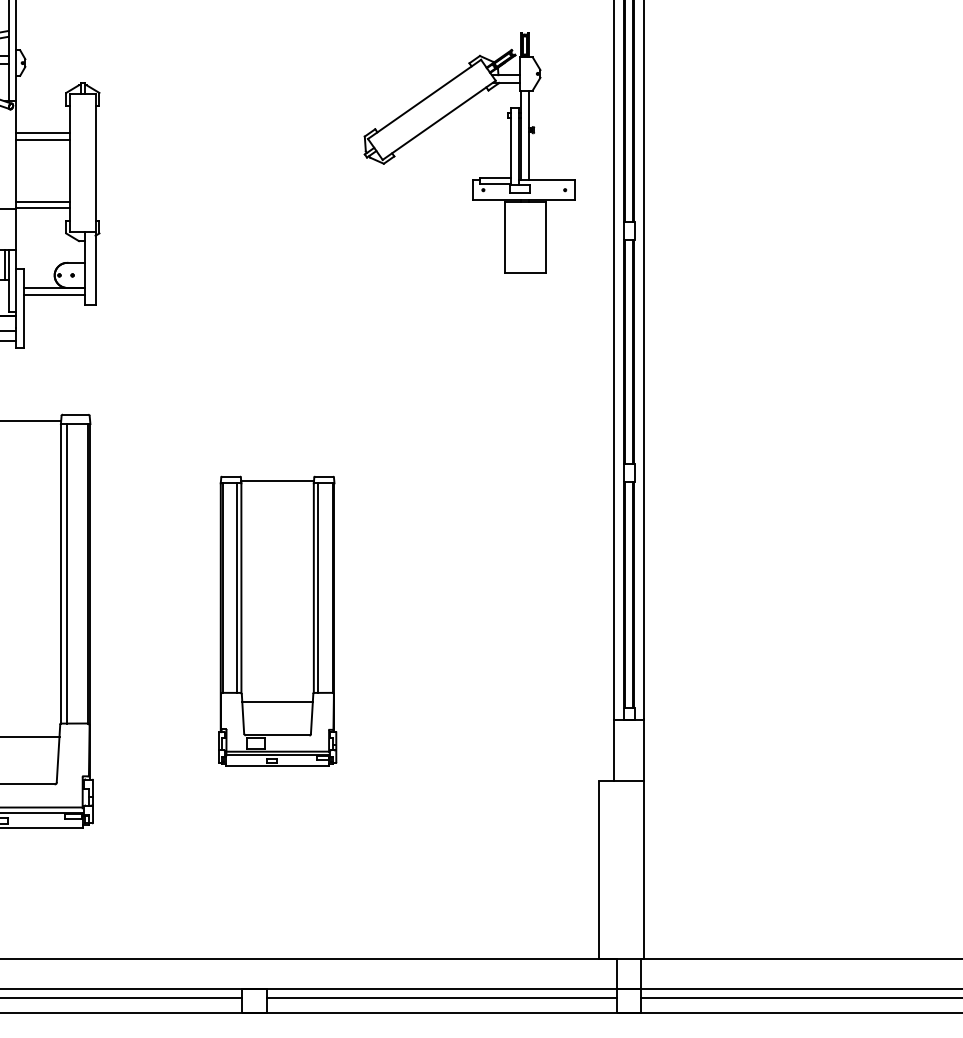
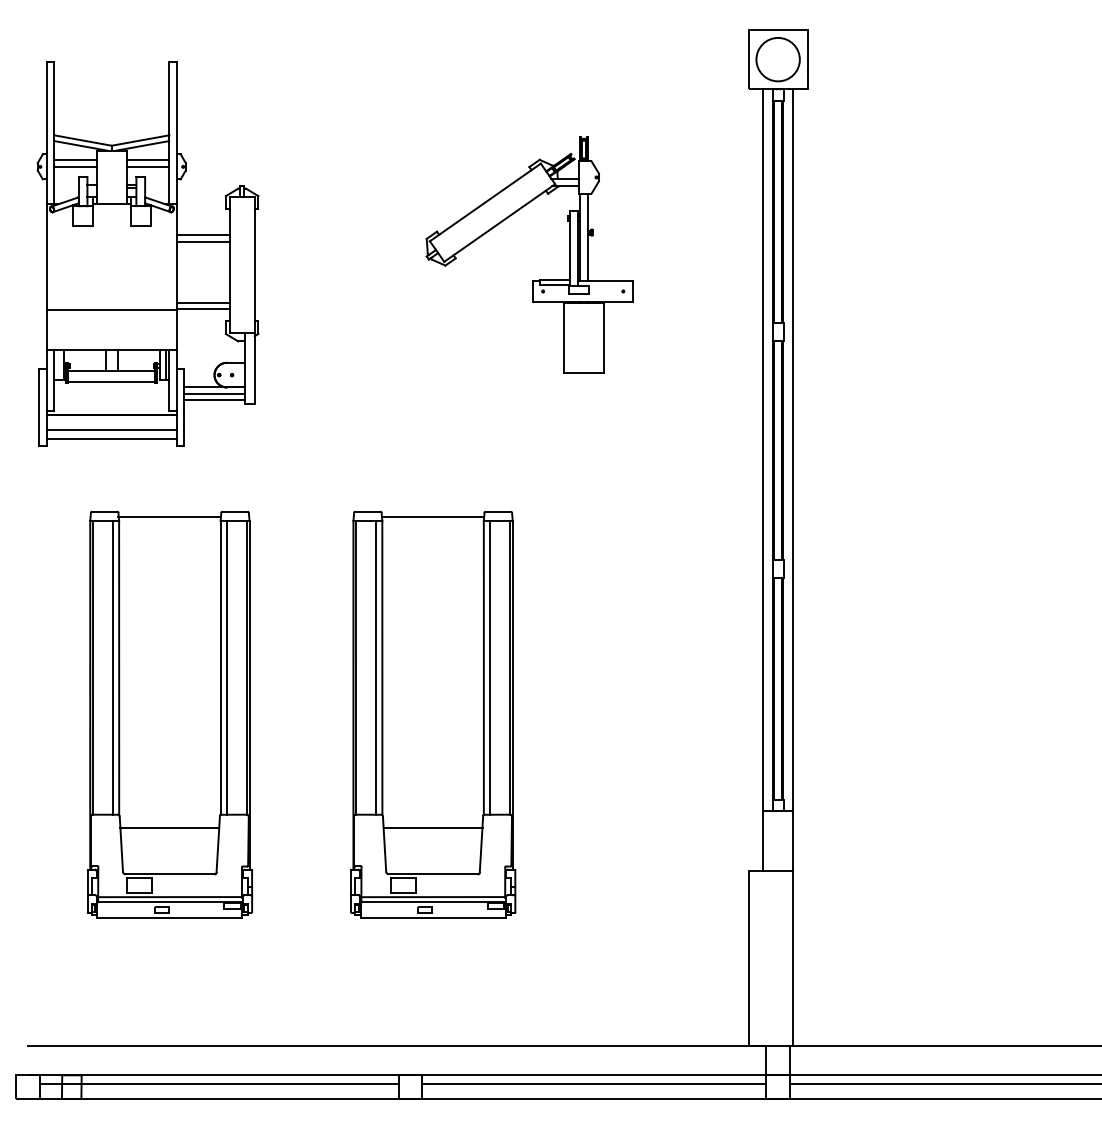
part: (472, 178) -> (532, 280), moved
line: (54, 300) -> (214, 399), added
part: (277, 621) -> (433, 714), size x1.43

